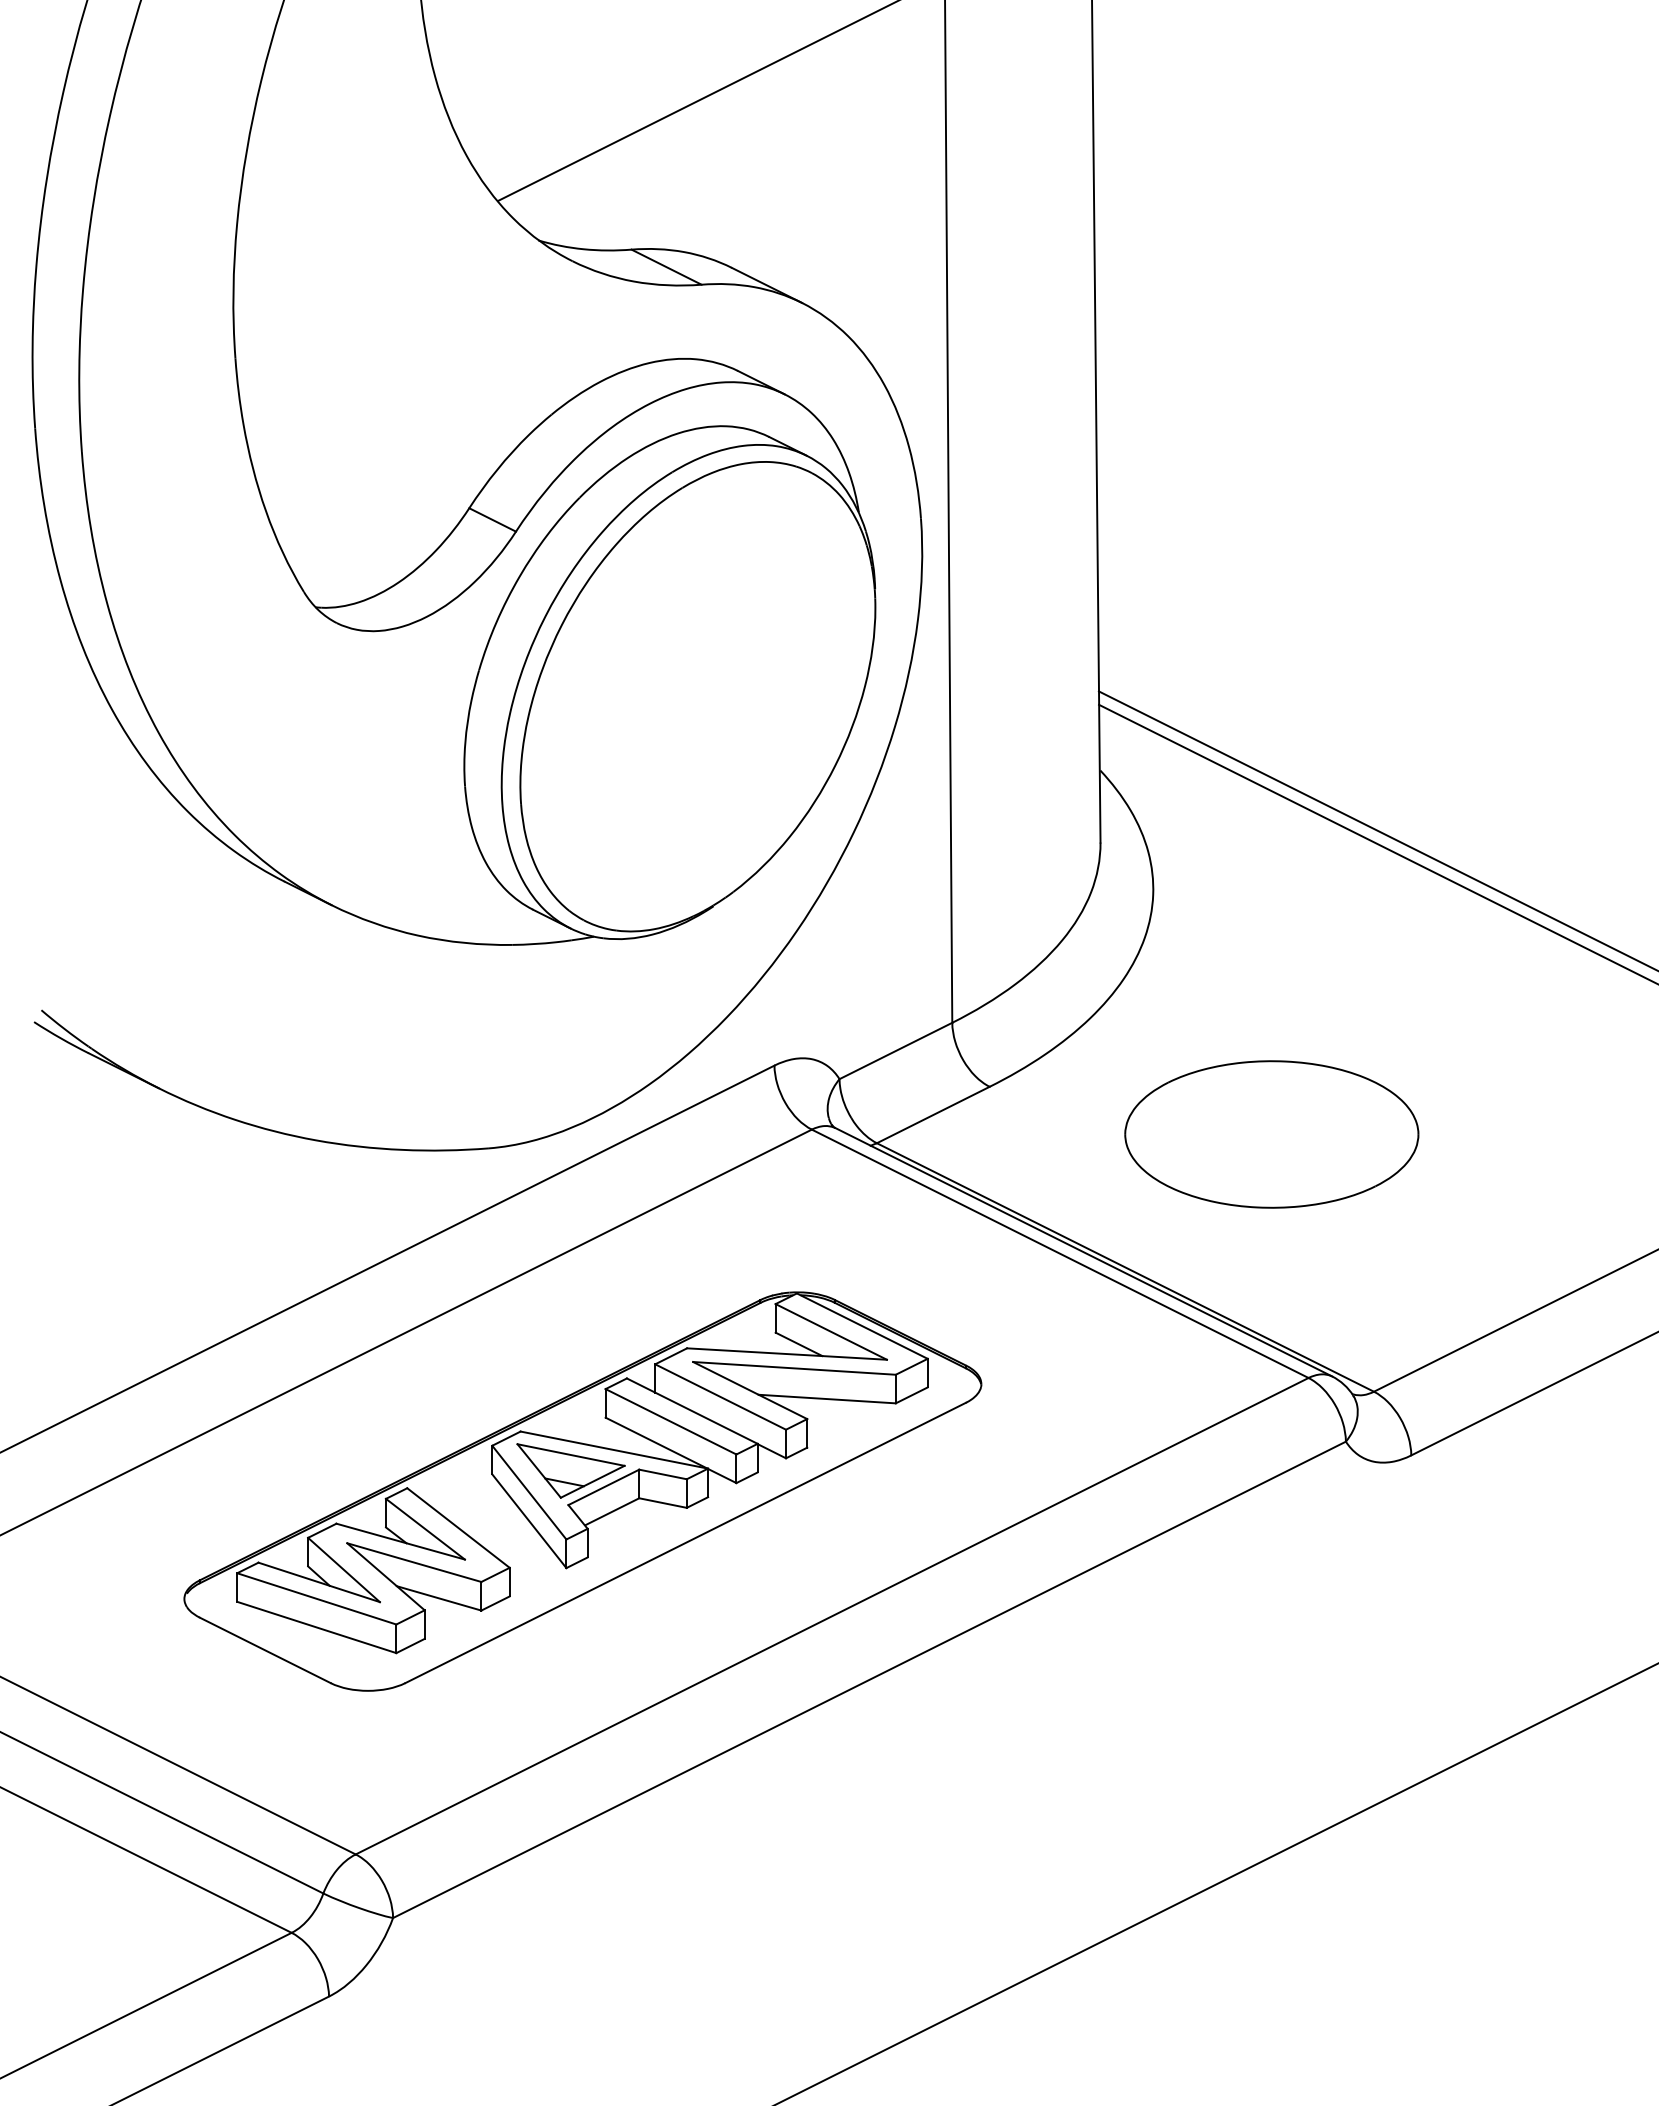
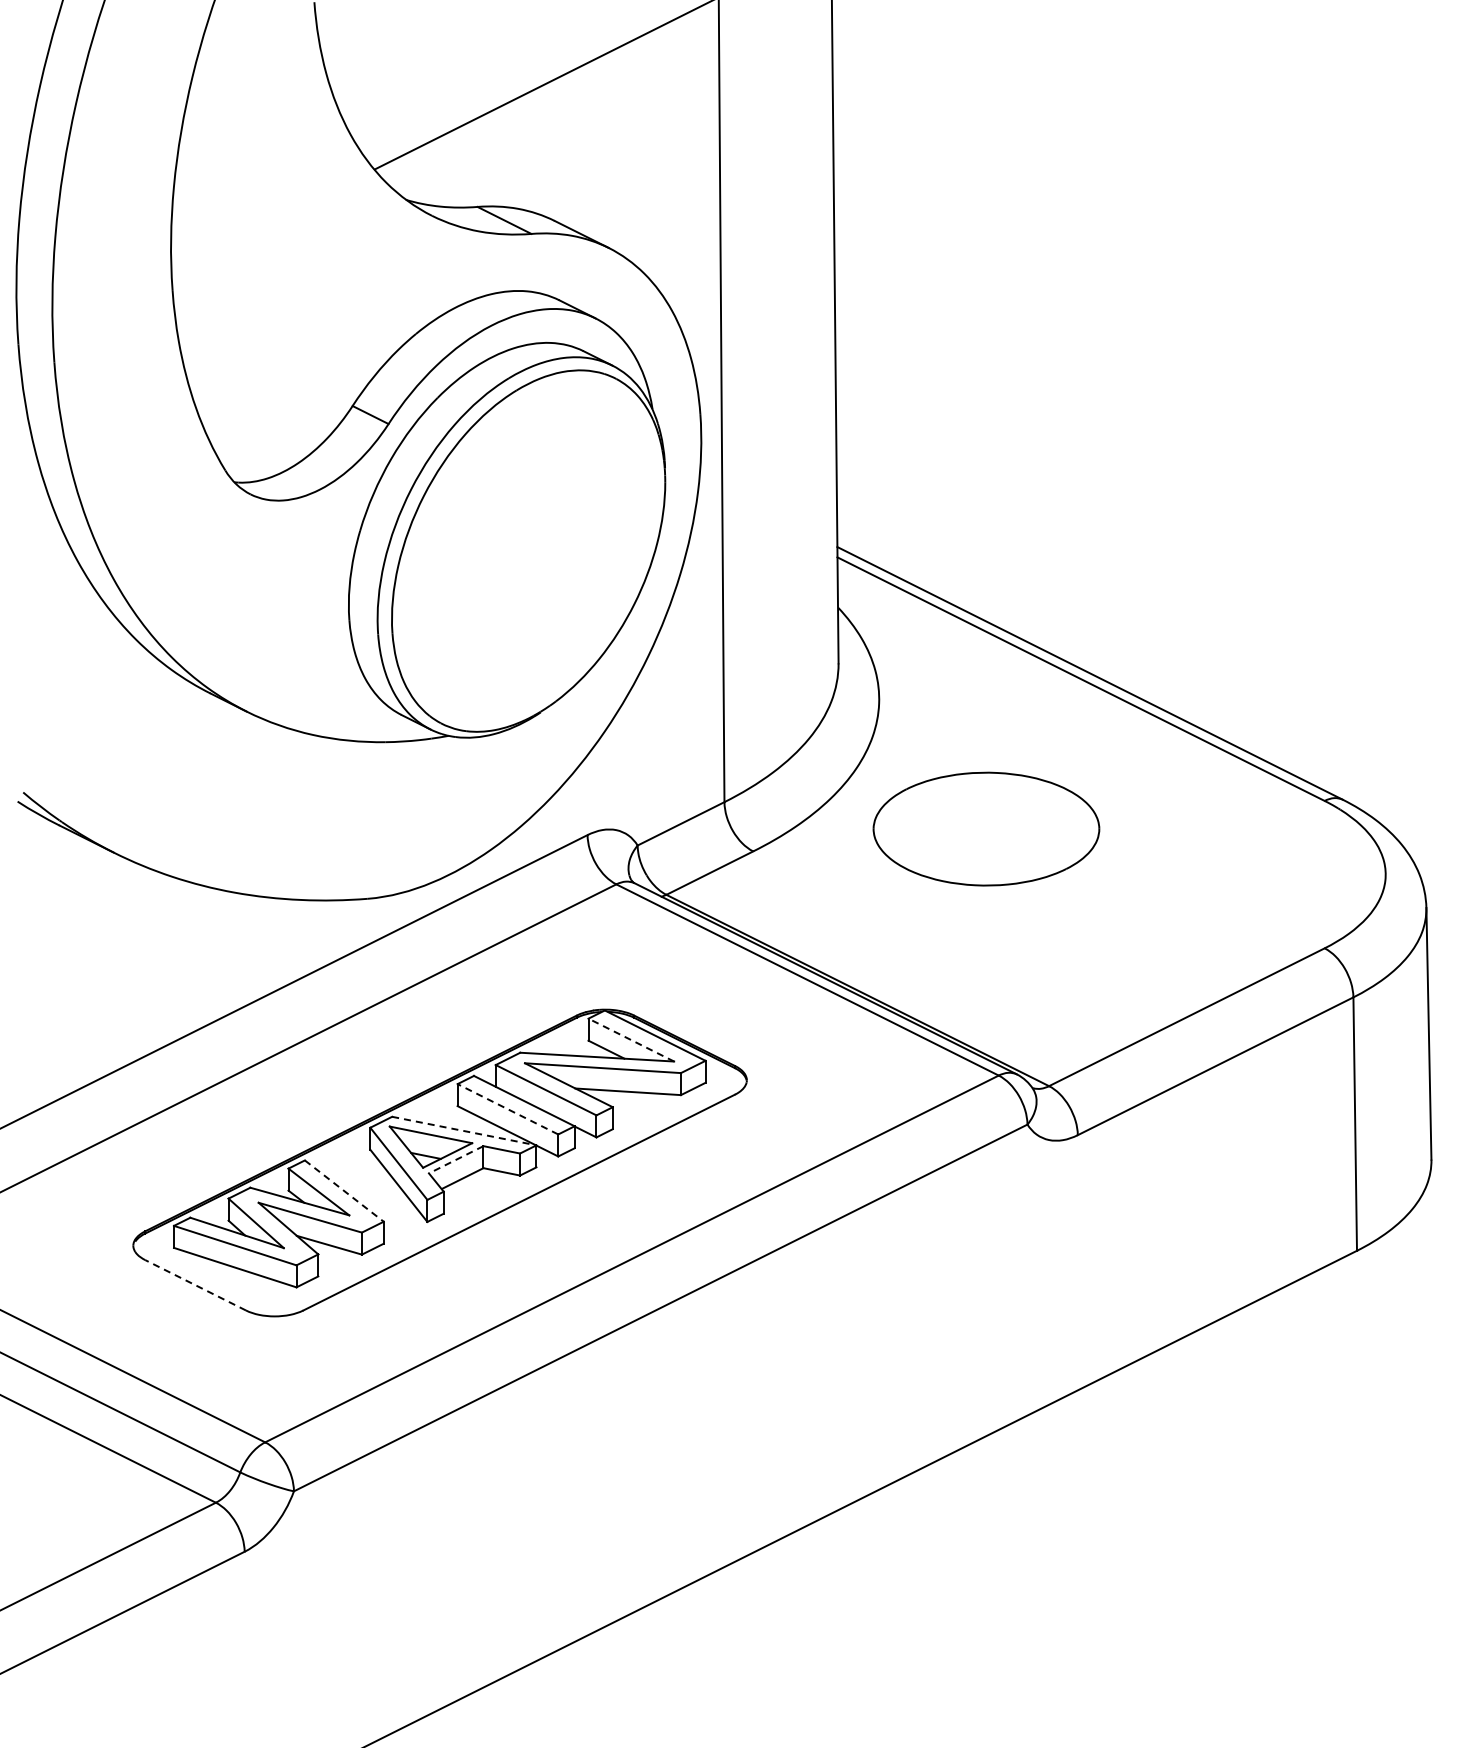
part: (1271, 1133) -> (986, 828), moved
line: (831, 1332) -> (631, 1040), solid -> dashed
line: (670, 1422) -> (507, 1109), solid -> dashed
line: (614, 1450) -> (464, 1131), solid -> dashed
line: (602, 1488) -> (455, 1160), solid -> dashed
line: (458, 1528) -> (344, 1191), solid -> dashed
line: (265, 1650) -> (195, 1285), solid -> dashed

